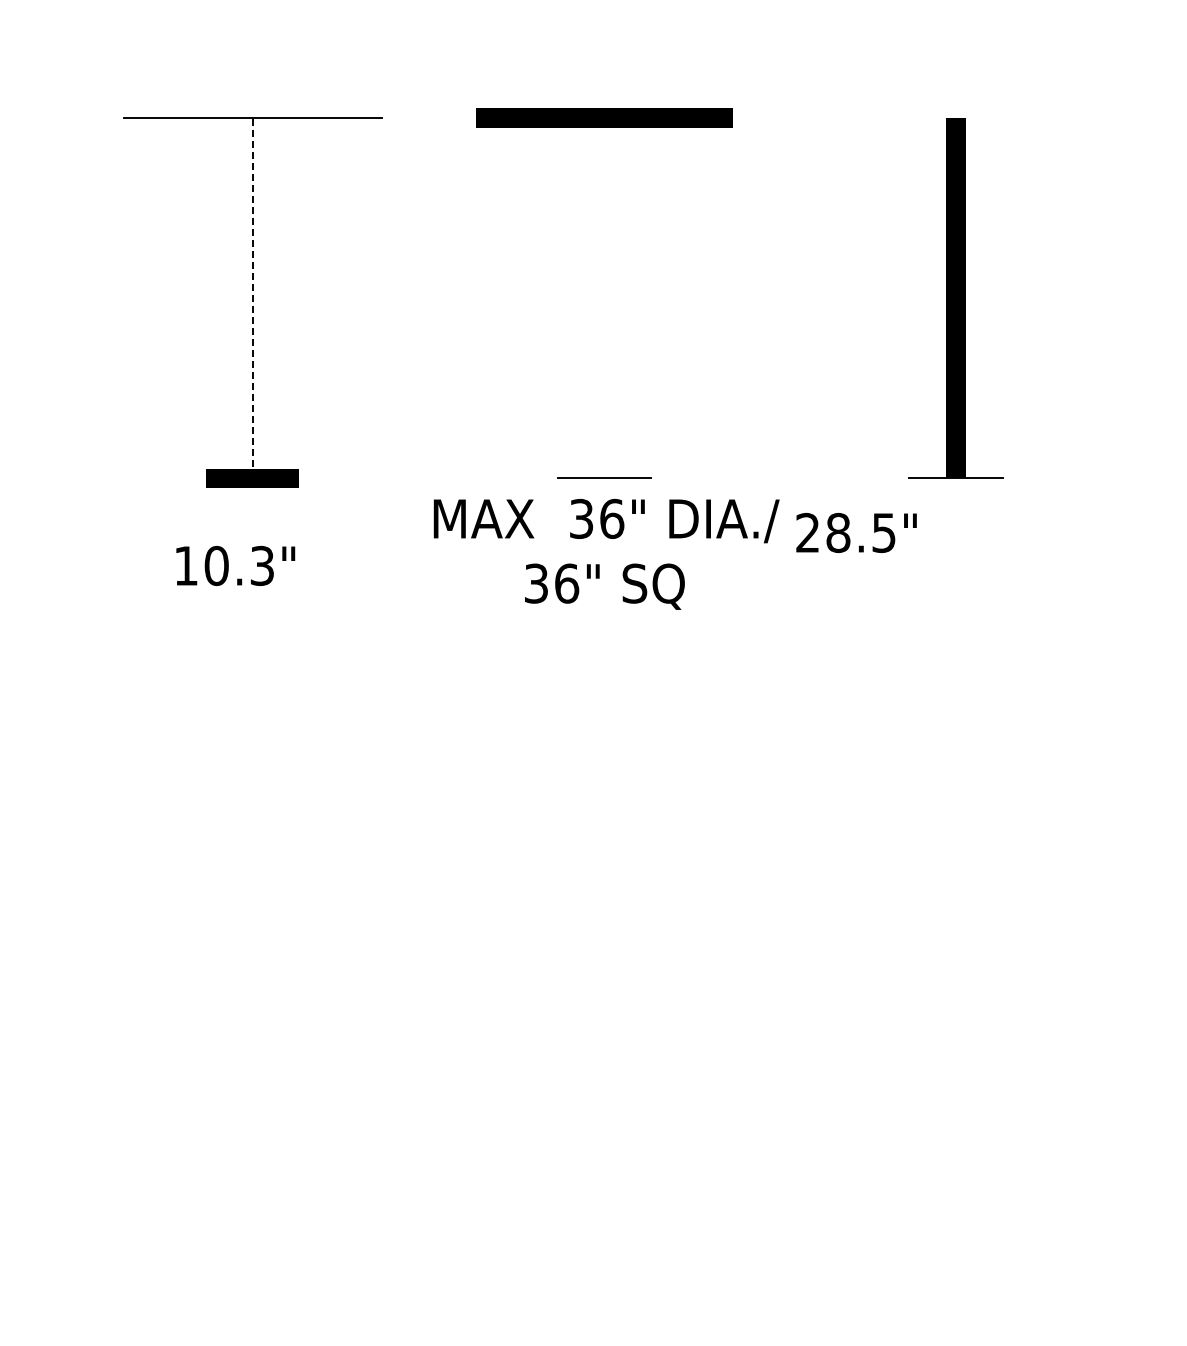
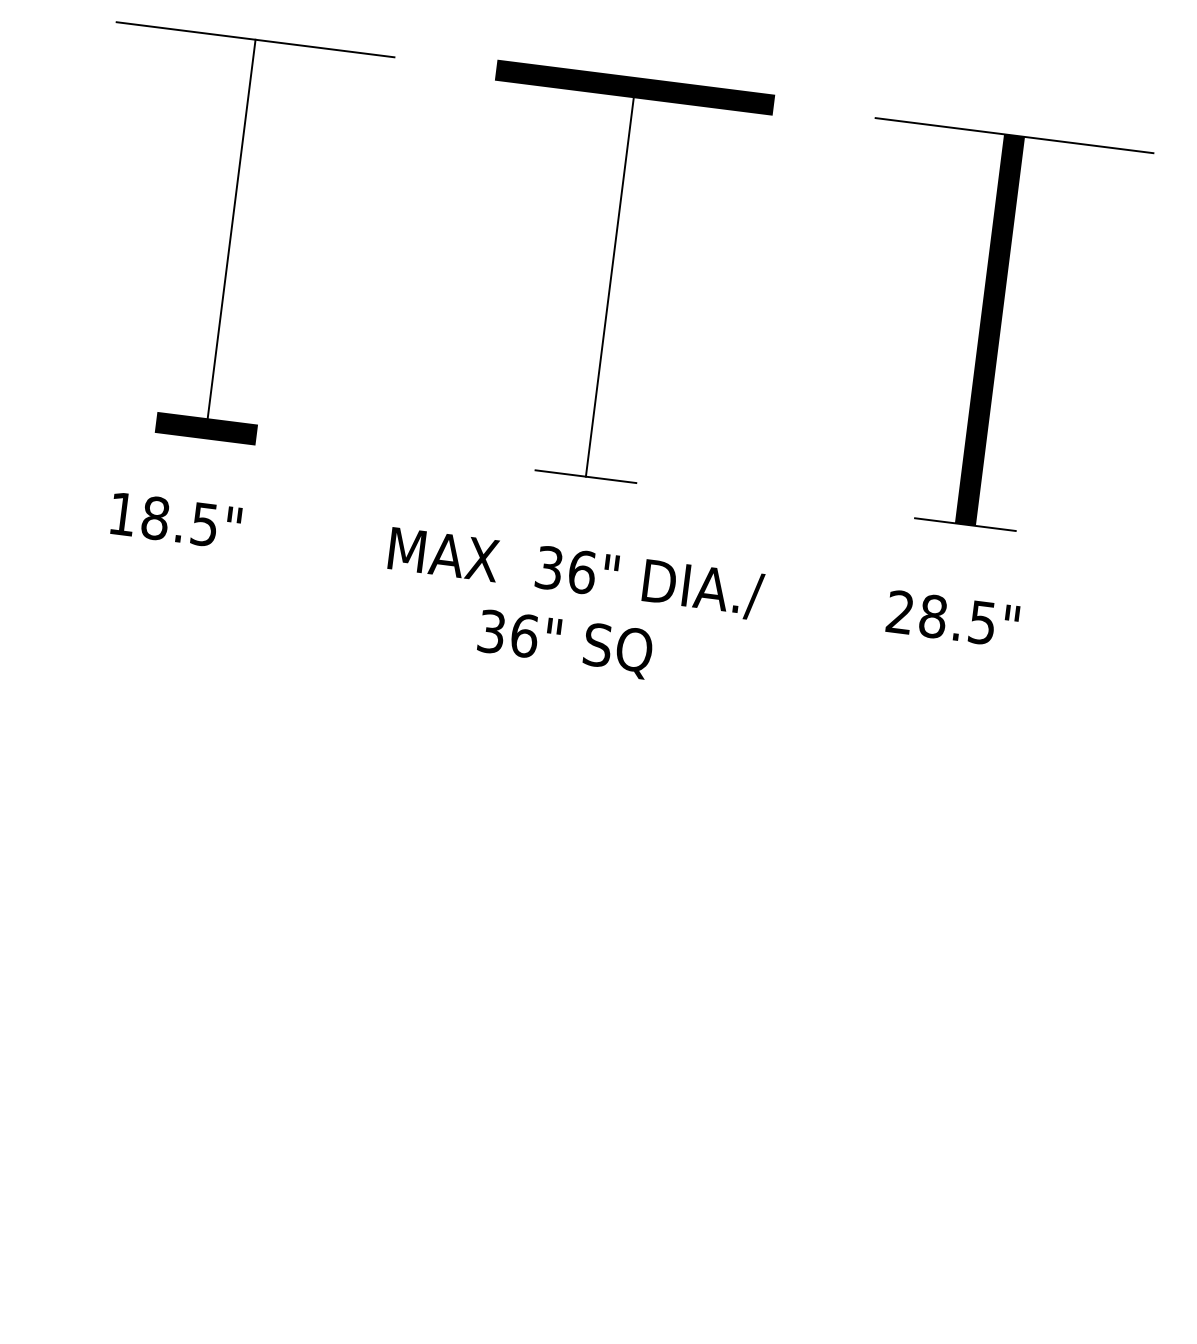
line: (955, 117) -> (1013, 135), added
line: (252, 297) -> (230, 233), dashed -> solid
line: (604, 297) -> (610, 281), added
text: (856, 532) -> (952, 618), moved
text: (606, 553) -> (571, 608), moved
text: (238, 565) -> (179, 520), 10.3" -> 18.5"

